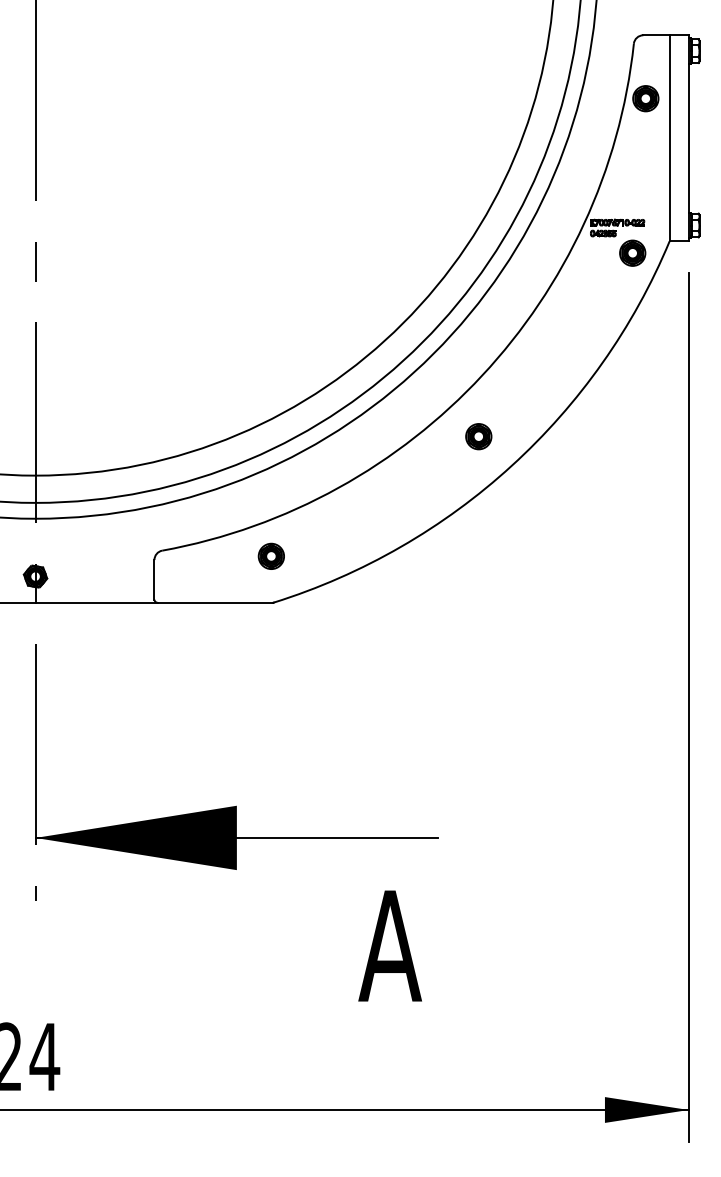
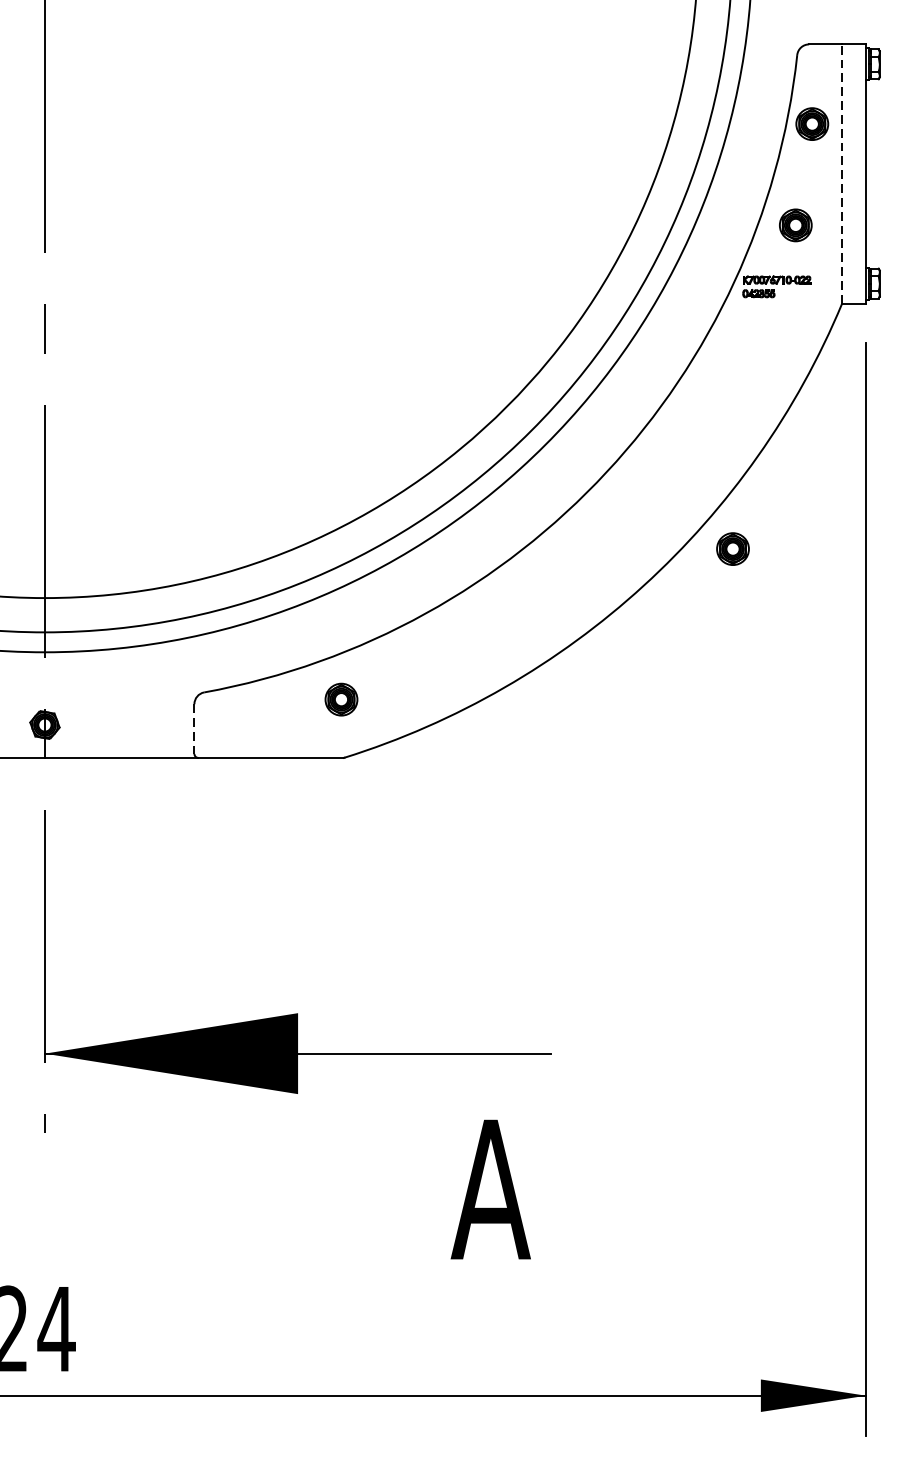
line: (669, 137) -> (842, 172), solid -> dashed
part: (632, 252) -> (795, 224), moved
part: (478, 436) -> (732, 548), moved
line: (154, 579) -> (194, 728), solid -> dashed

